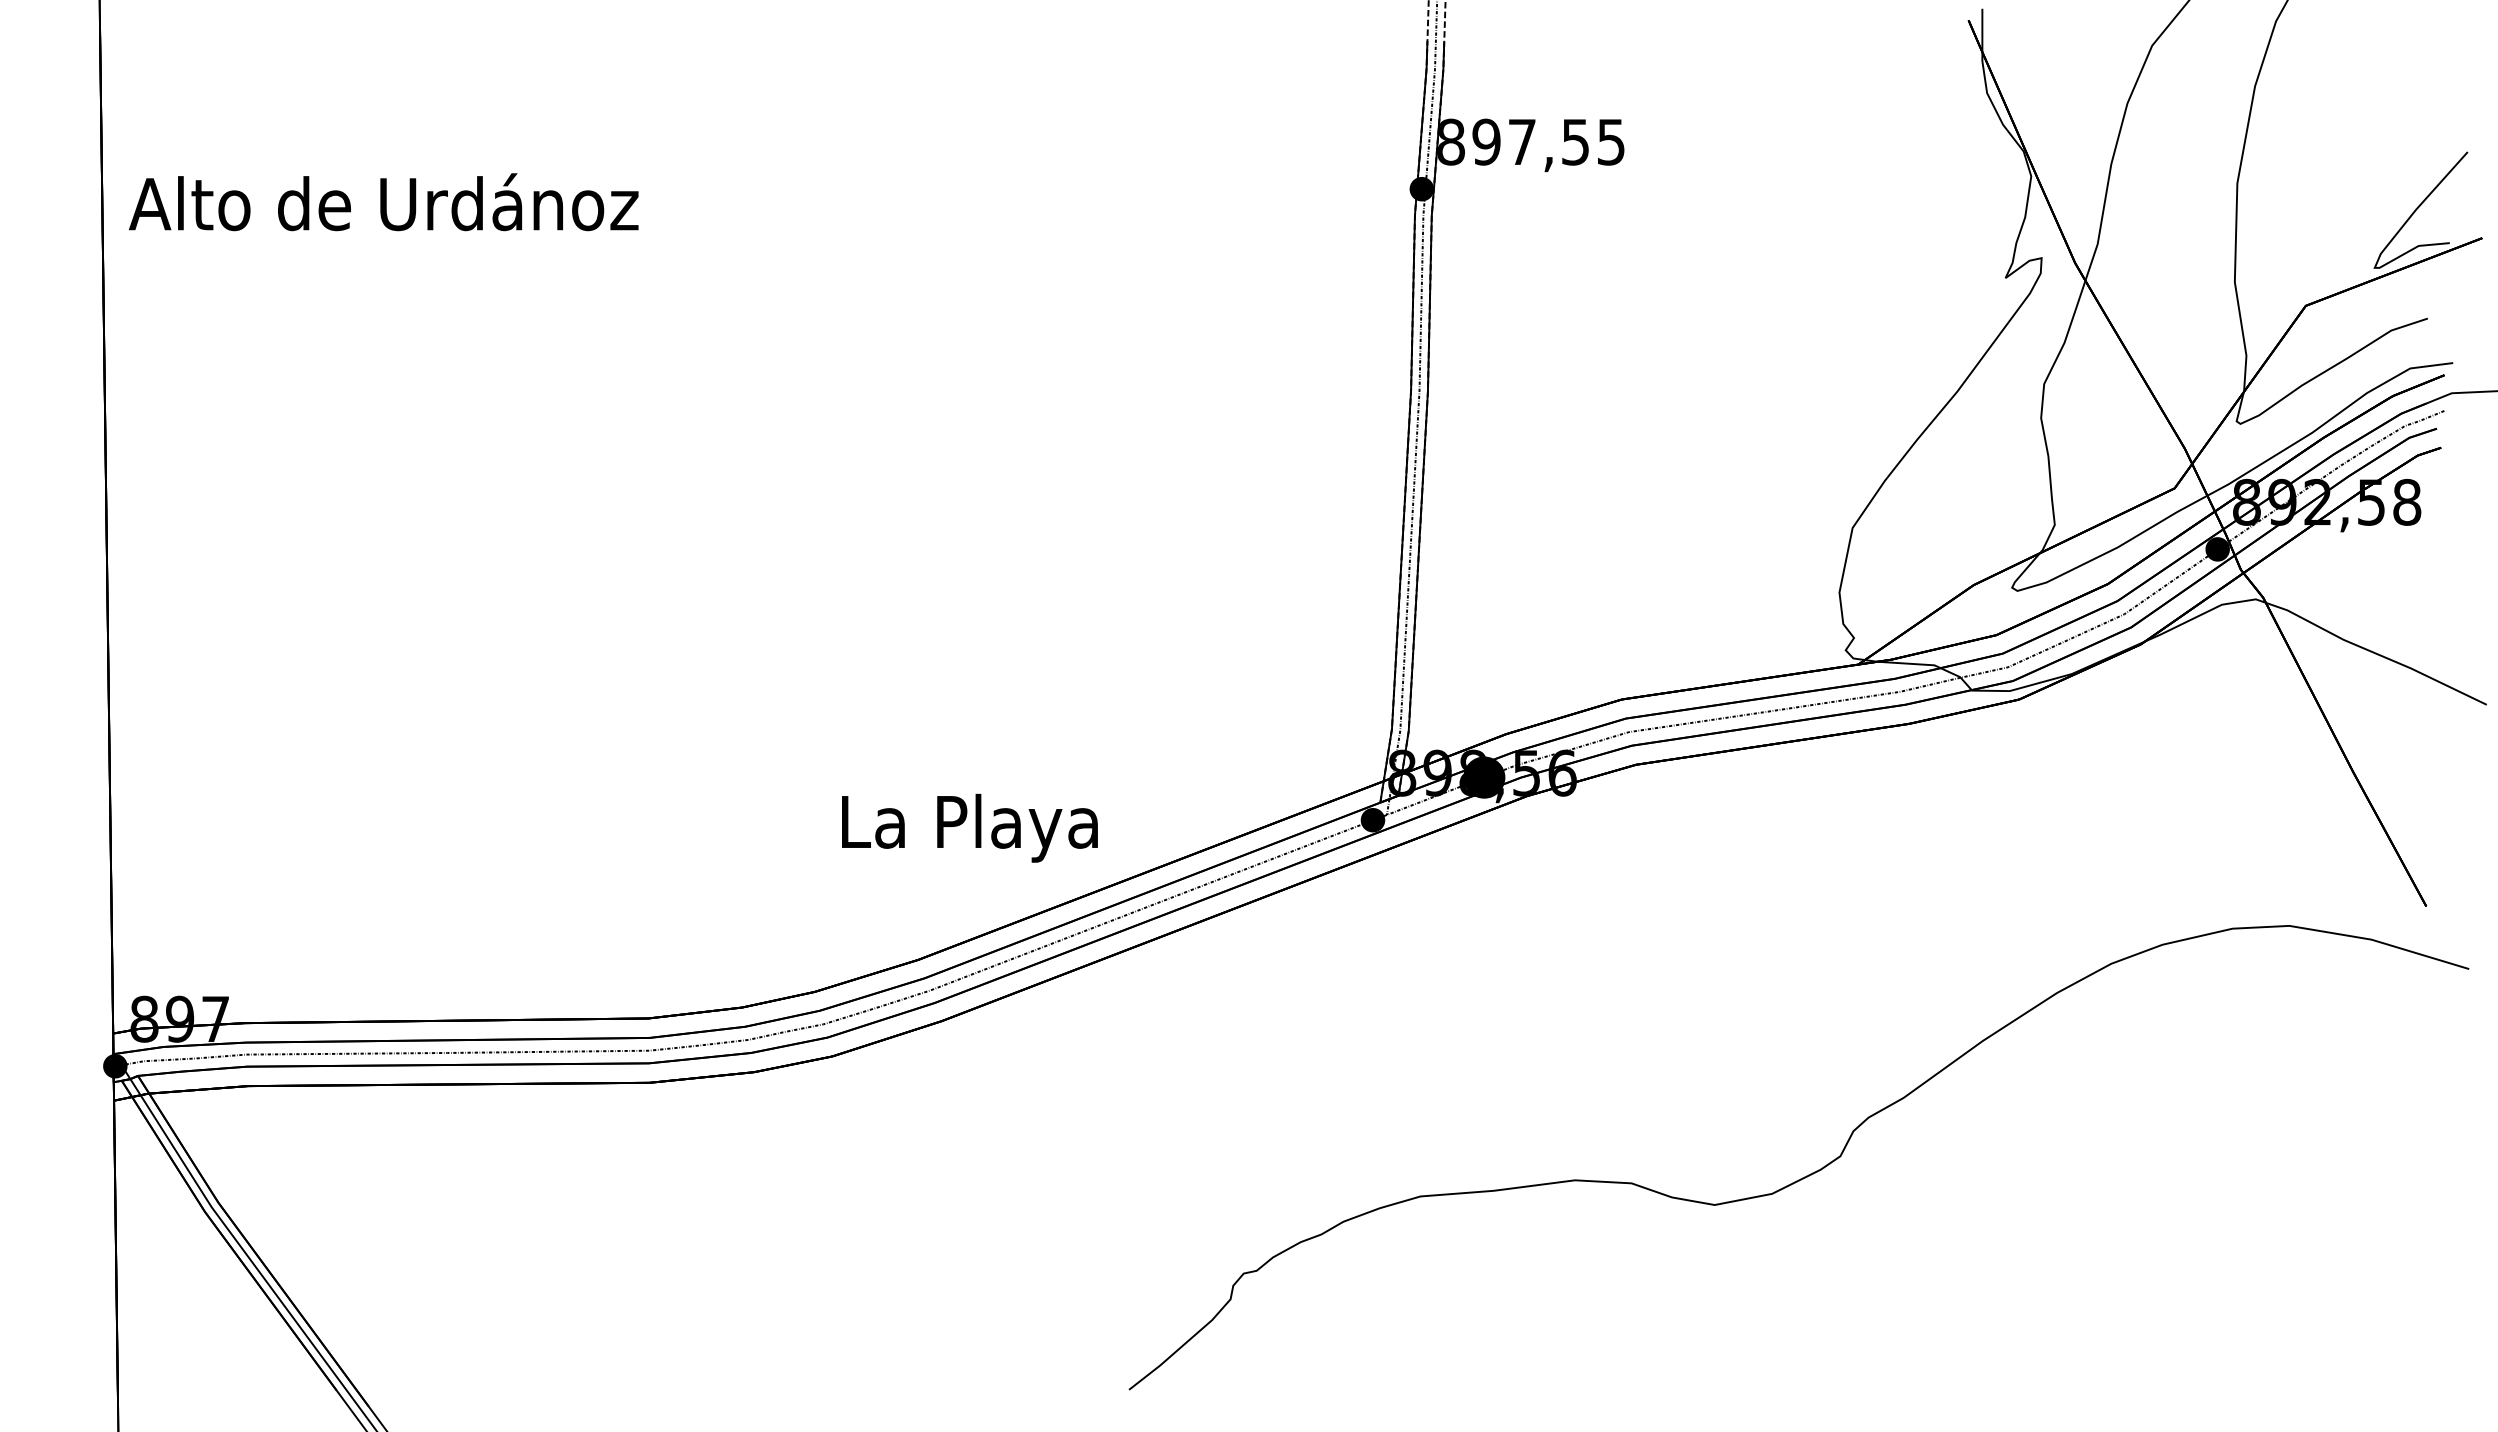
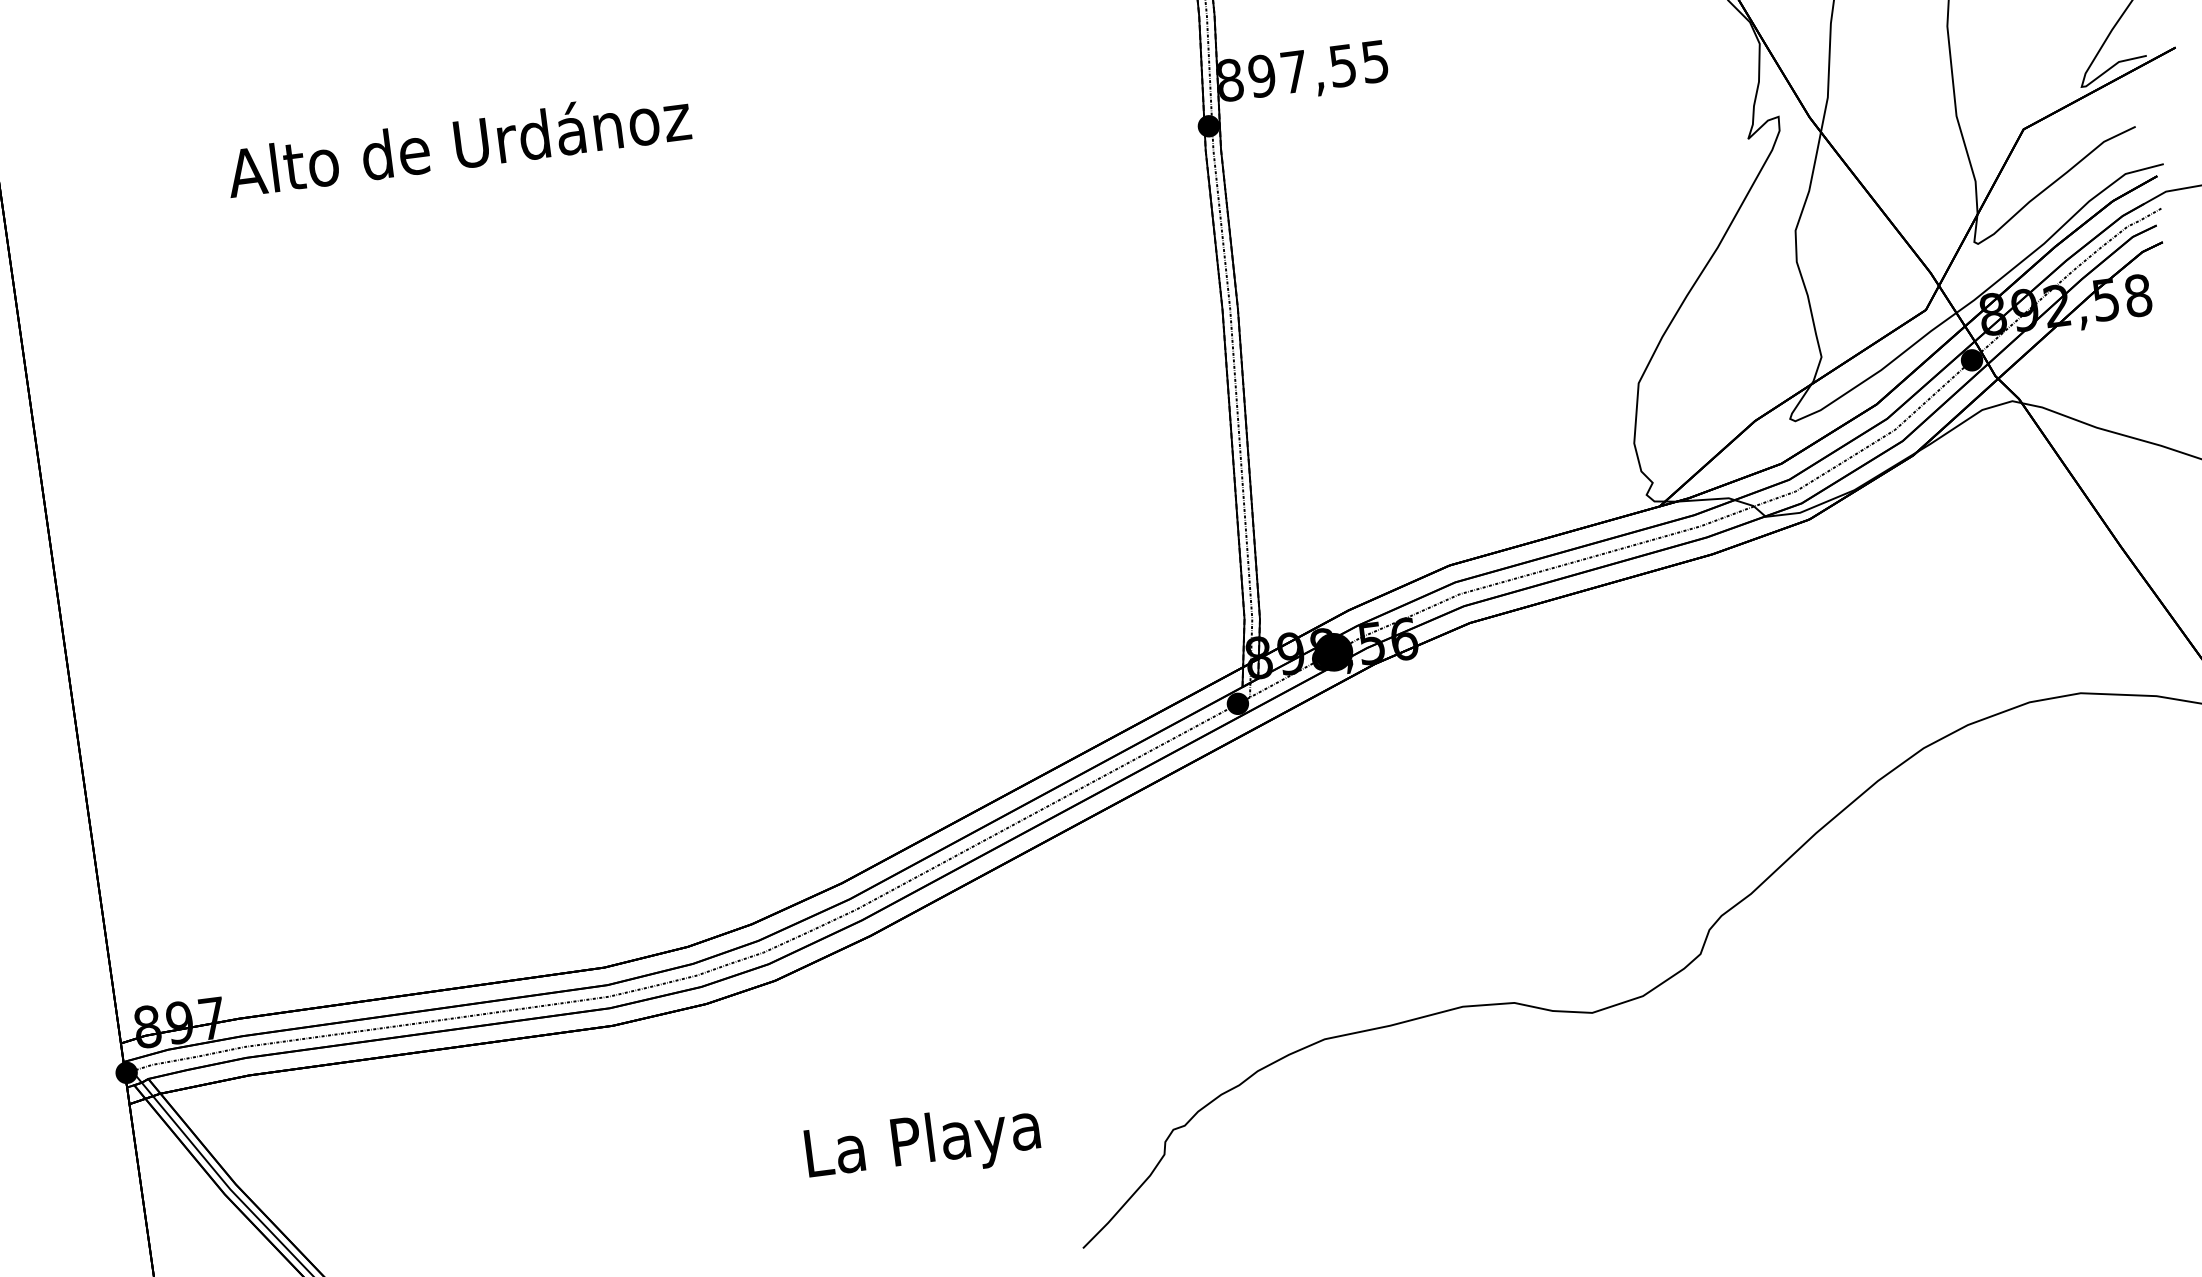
text: (383, 202) -> (458, 143), moved
text: (969, 827) -> (922, 1144), moved

